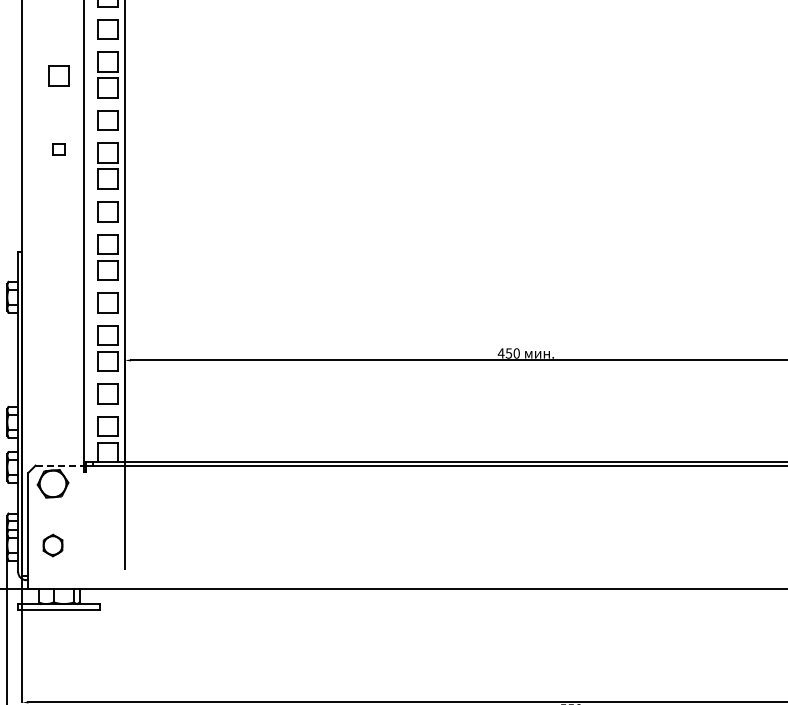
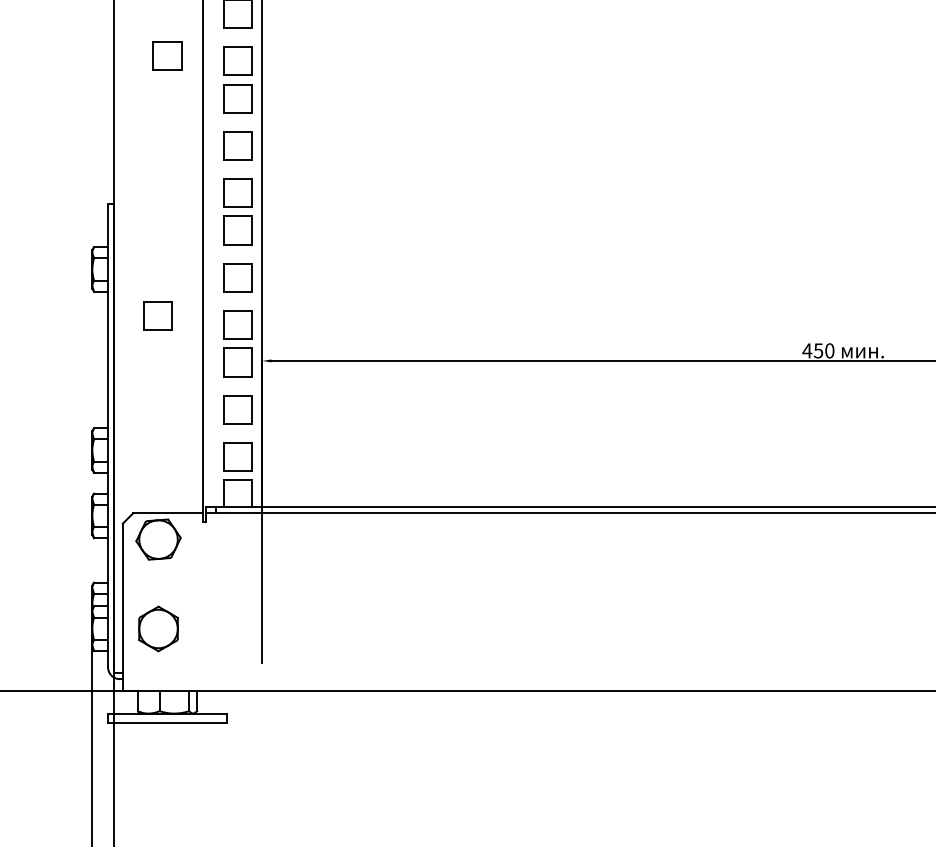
part: (58, 149) -> (166, 55), size x1.67
part: (52, 329) -> (157, 316), added
line: (60, 465) -> (169, 513), dashed -> solid
part: (52, 545) -> (157, 628), size x1.43

